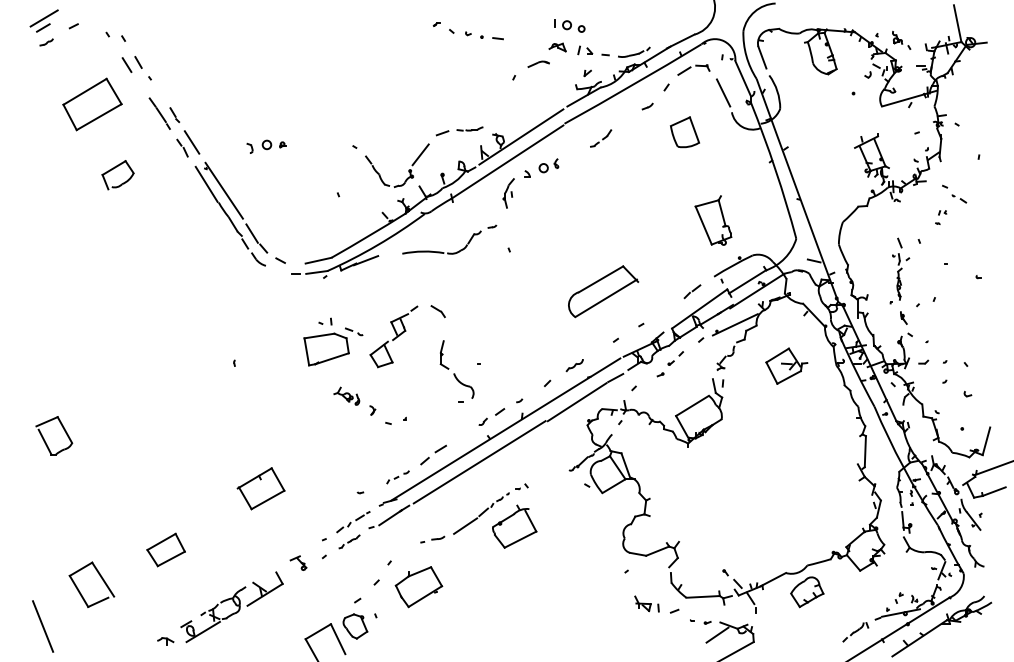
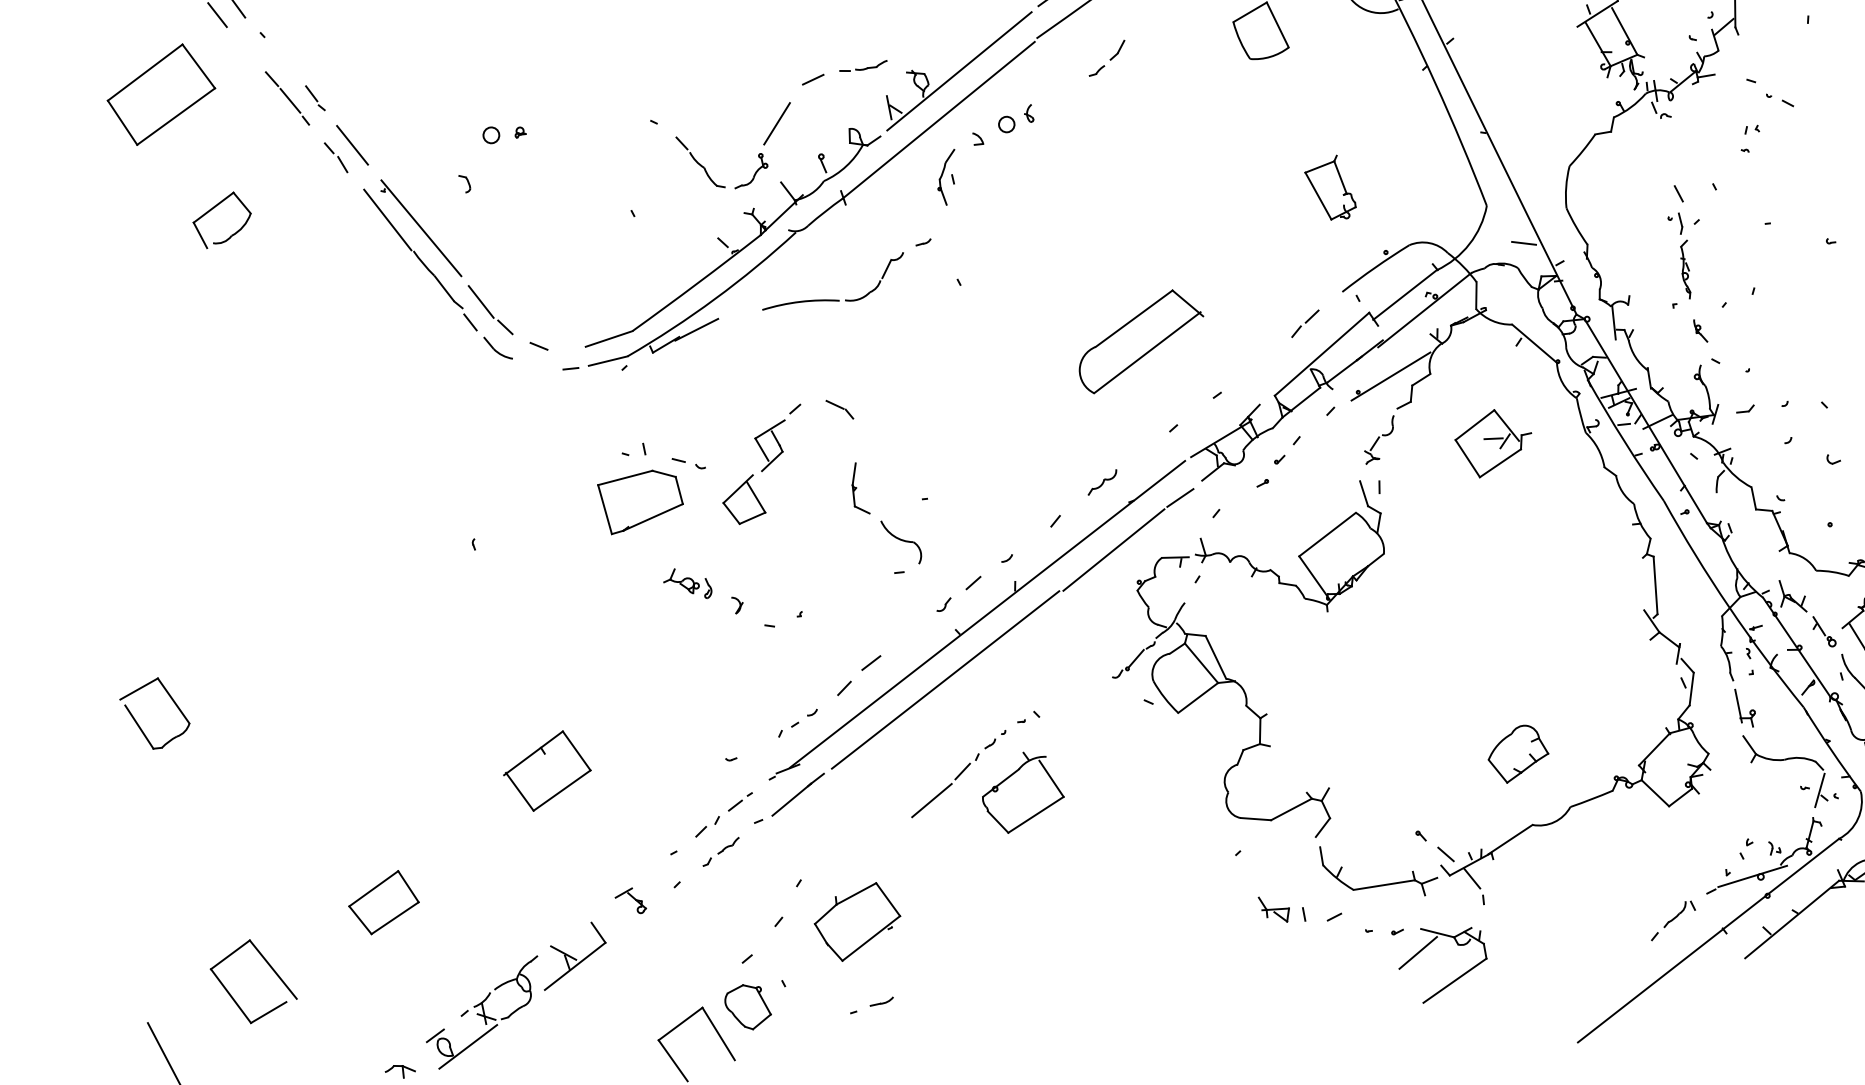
part: (249, 147) -> (463, 182), moved
part: (713, 220) -> (1330, 188), size x0.7
part: (432, 539) -> (871, 1005), moved
part: (807, 592) -> (1518, 754), moved

